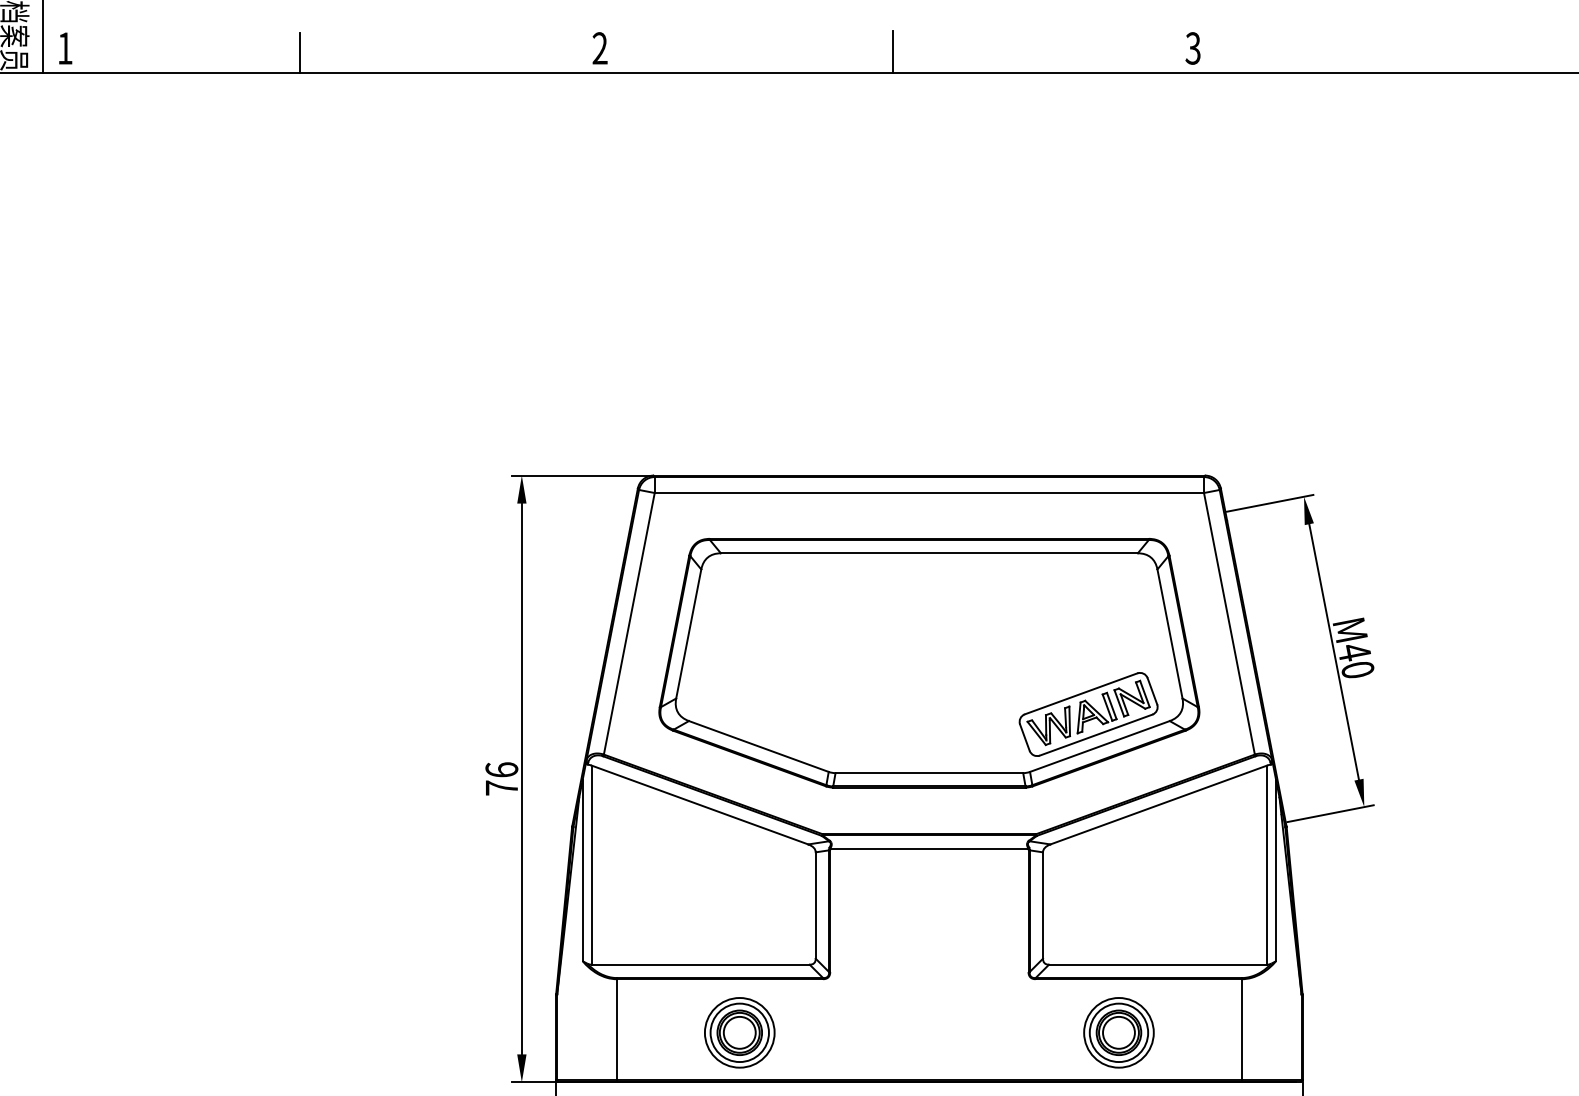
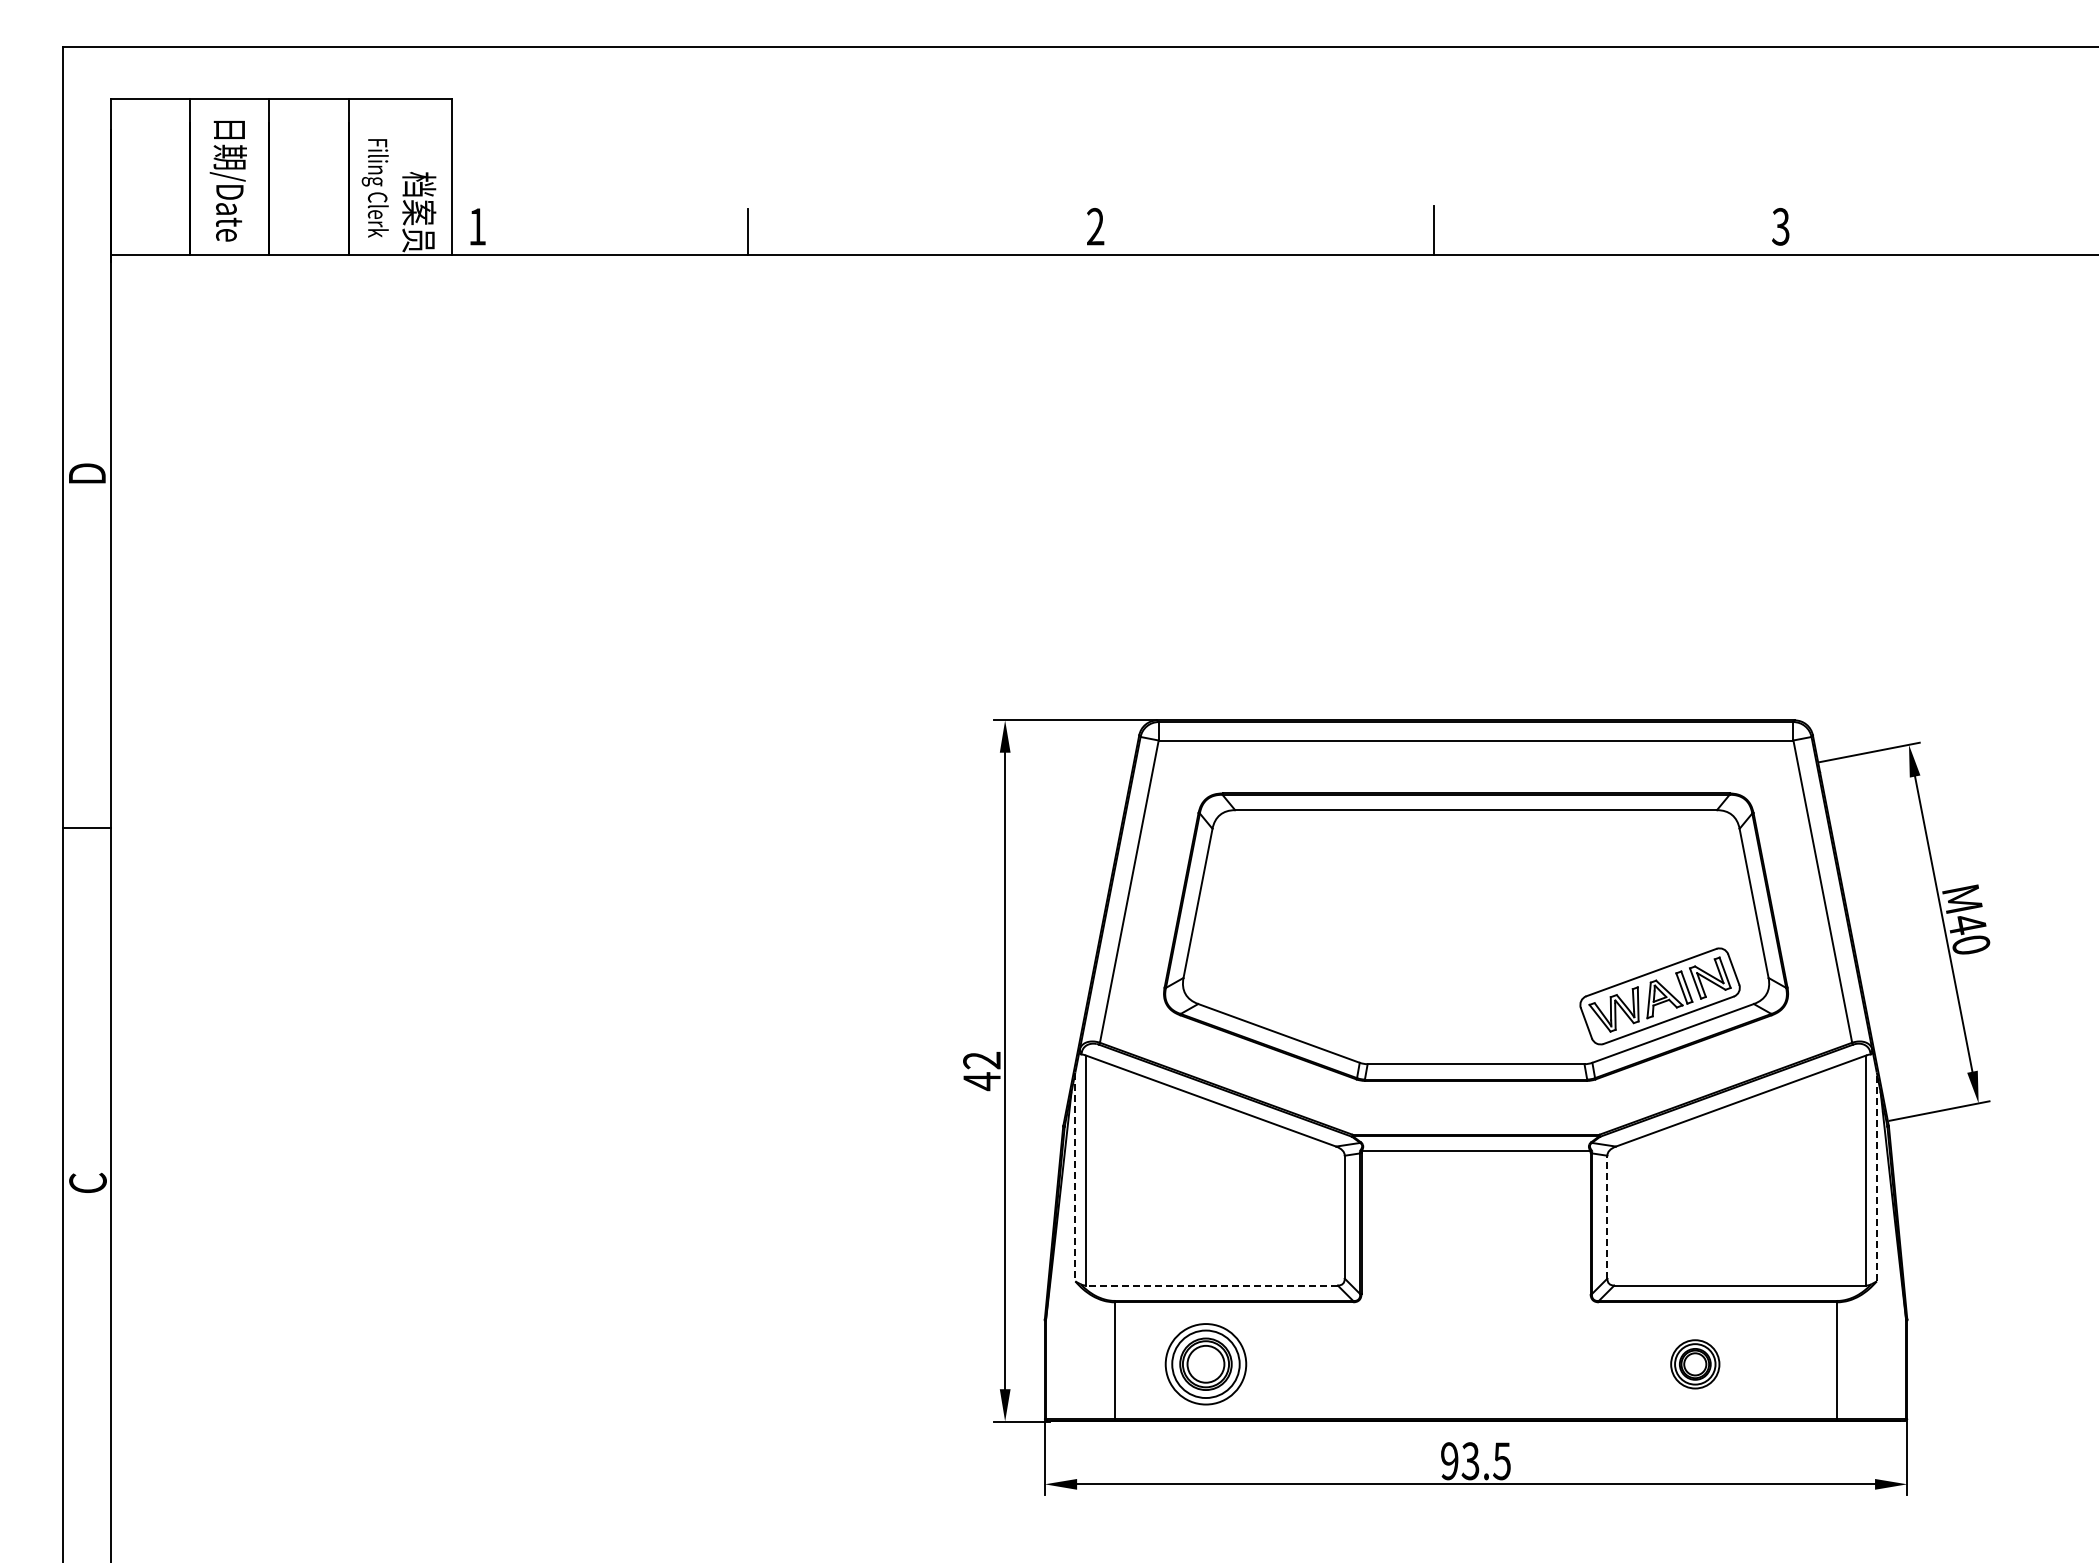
text: (502, 779) -> (982, 1071), 76 -> 42
line: (1275, 870) -> (1876, 1176), solid -> dashed
line: (582, 871) -> (1075, 1177), solid -> dashed
line: (1043, 904) -> (1607, 1216), solid -> dashed
line: (700, 964) -> (1211, 1285), solid -> dashed
part: (739, 1033) -> (1205, 1364), moved
part: (1119, 1033) -> (1695, 1364), size x0.6

